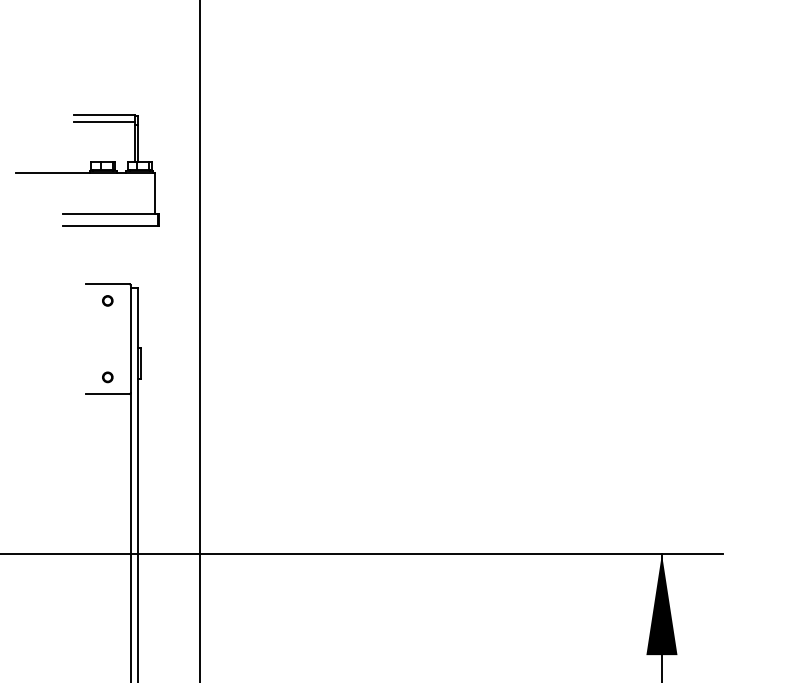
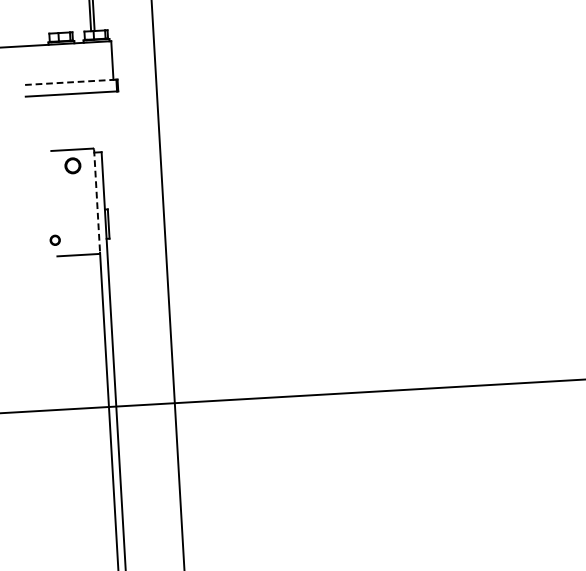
line: (110, 213) -> (70, 82), solid -> dashed
part: (107, 300) -> (72, 165), size x1.6
line: (130, 339) -> (96, 201), solid -> dashed
part: (107, 377) -> (54, 240), moved

